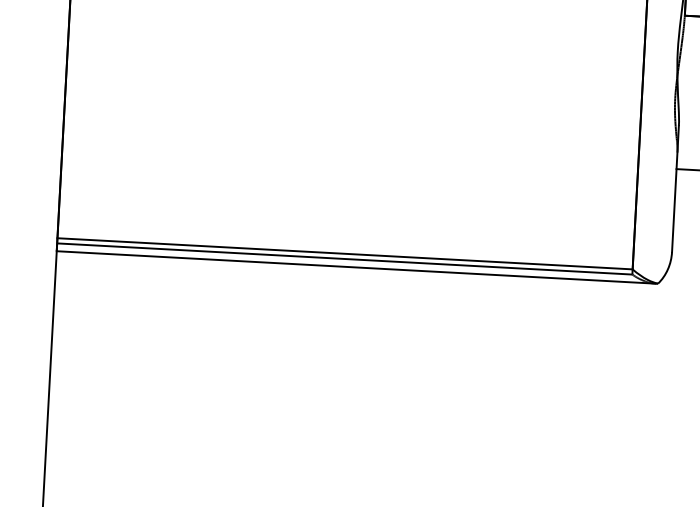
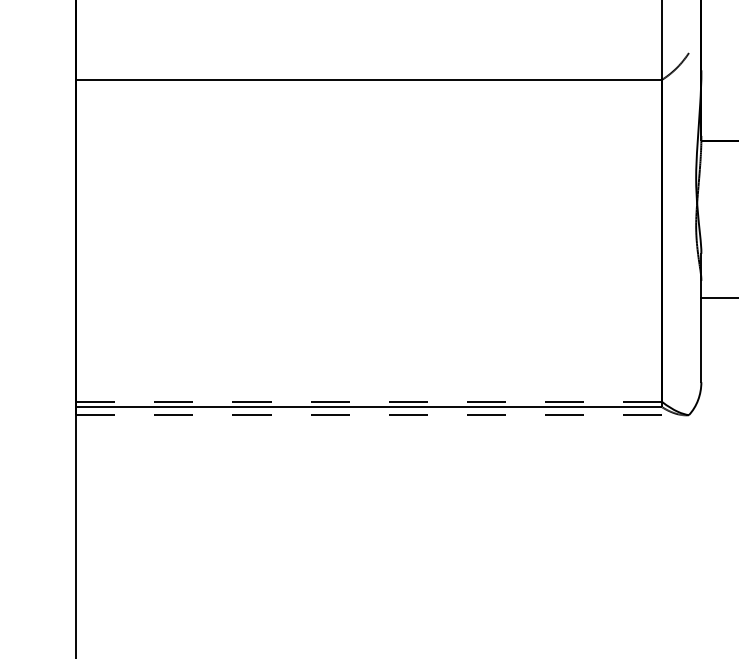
line: (344, 254) -> (368, 402), solid -> dashed
line: (356, 267) -> (381, 415), solid -> dashed

